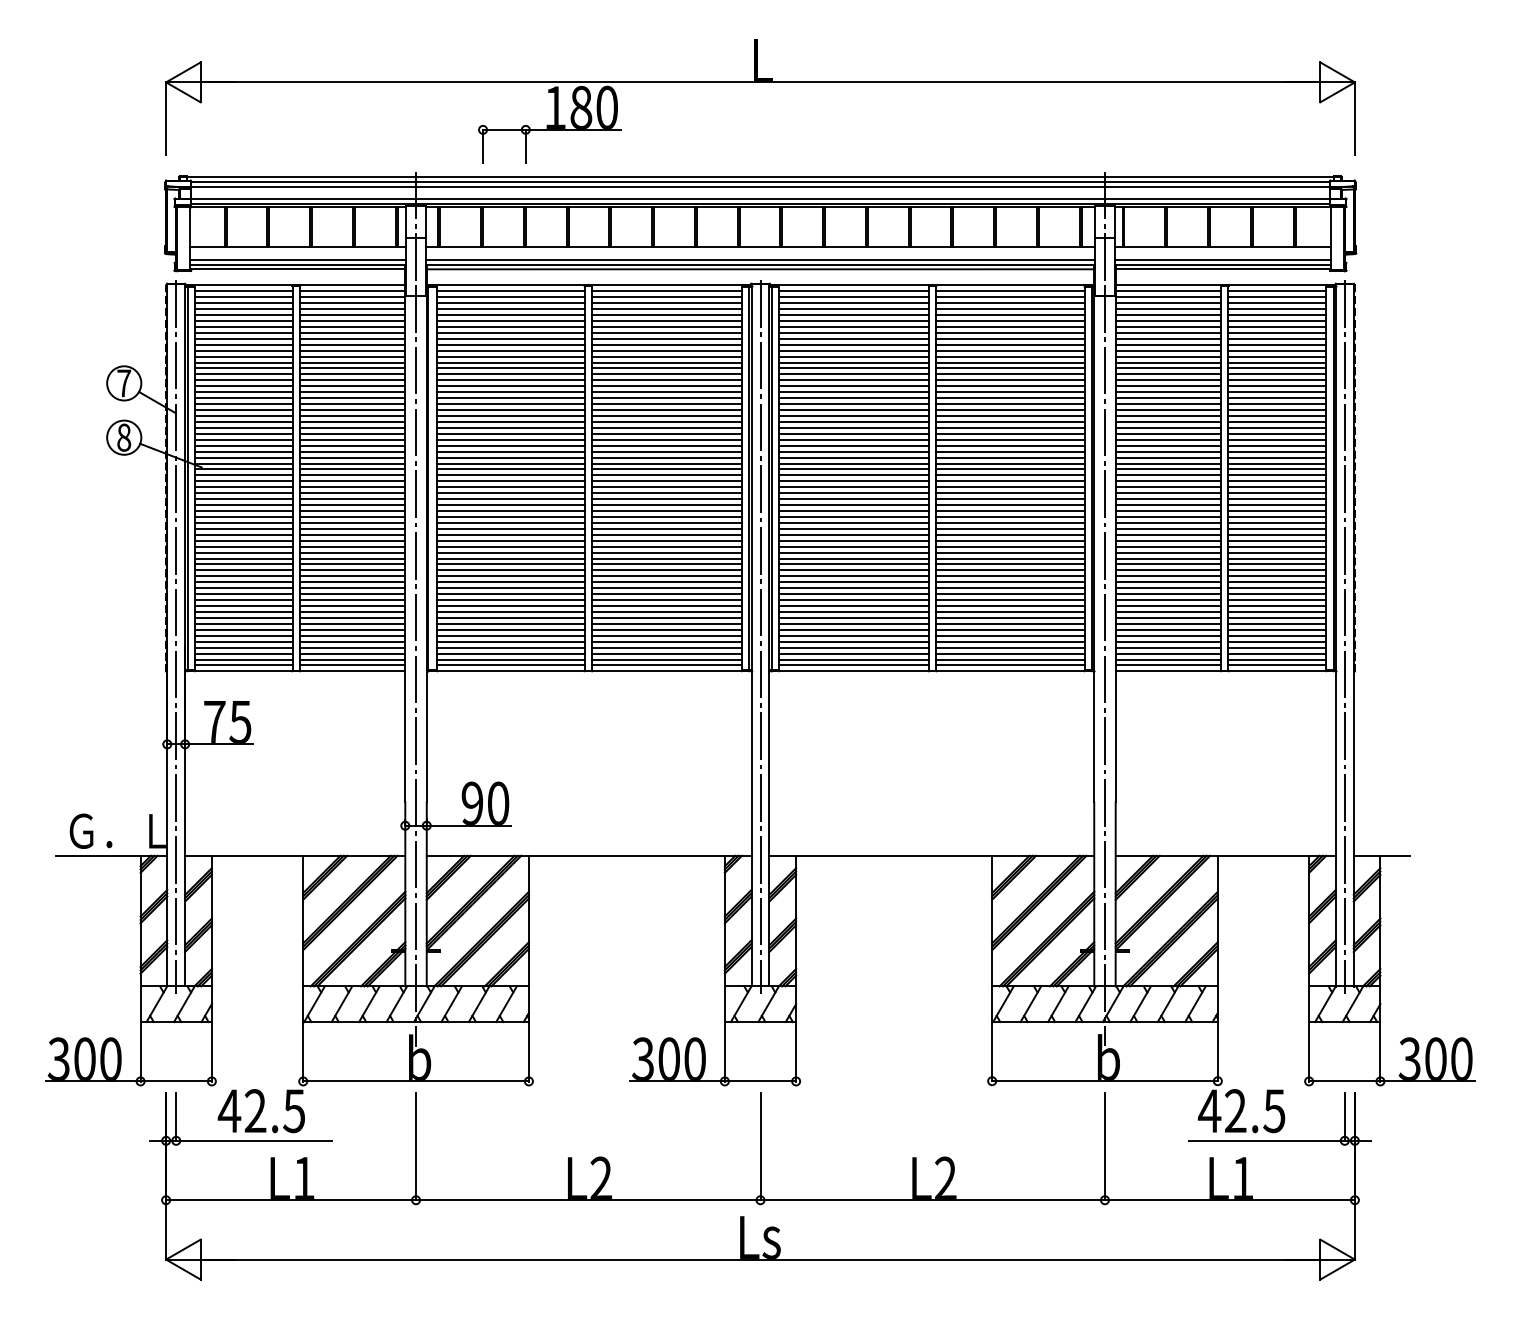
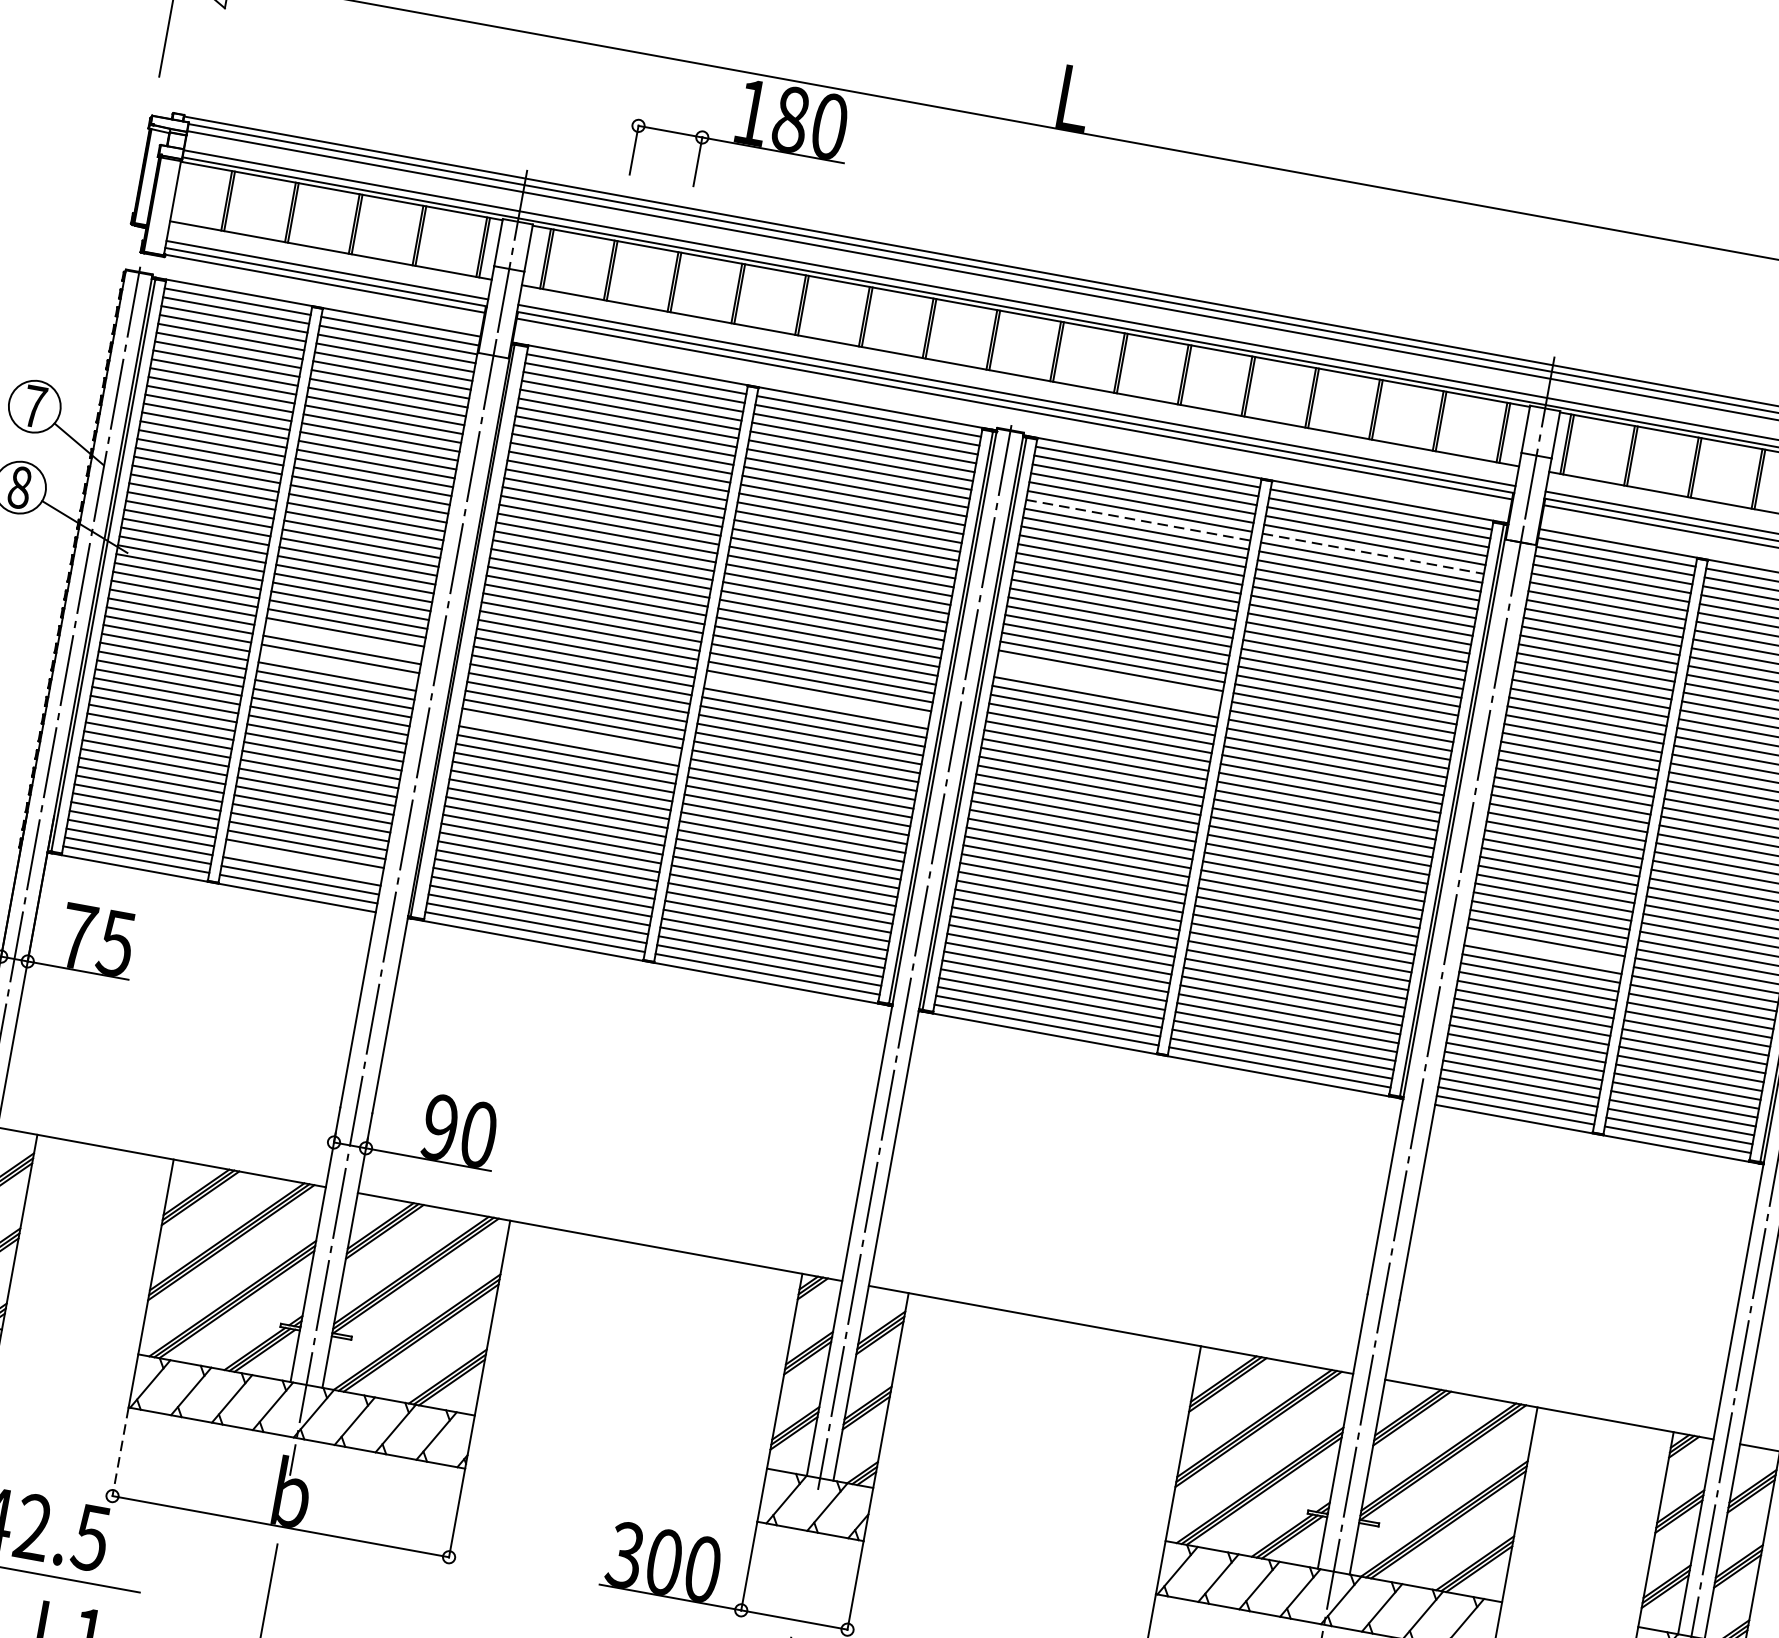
line: (1011, 320) -> (1374, 553), solid -> dashed
line: (854, 326) -> (1139, 519), solid -> dashed
line: (853, 433) -> (1108, 679), removed
line: (853, 439) -> (1107, 687), removed
line: (666, 481) -> (816, 699), removed
line: (352, 499) -> (343, 641), removed
line: (352, 516) -> (339, 667), removed
line: (510, 534) -> (569, 736), removed
line: (1168, 558) -> (1544, 950), removed
line: (352, 647) -> (303, 862), removed
line: (303, 1051) -> (121, 1451), solid -> dashed

